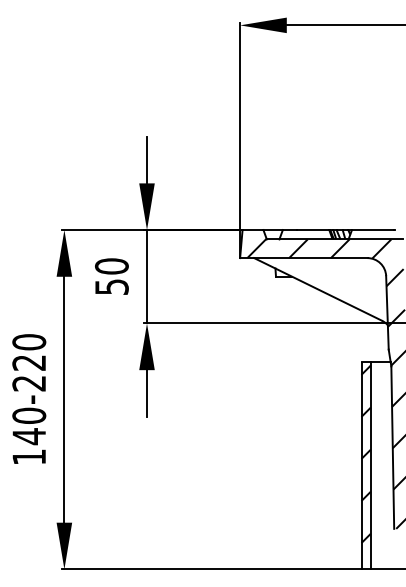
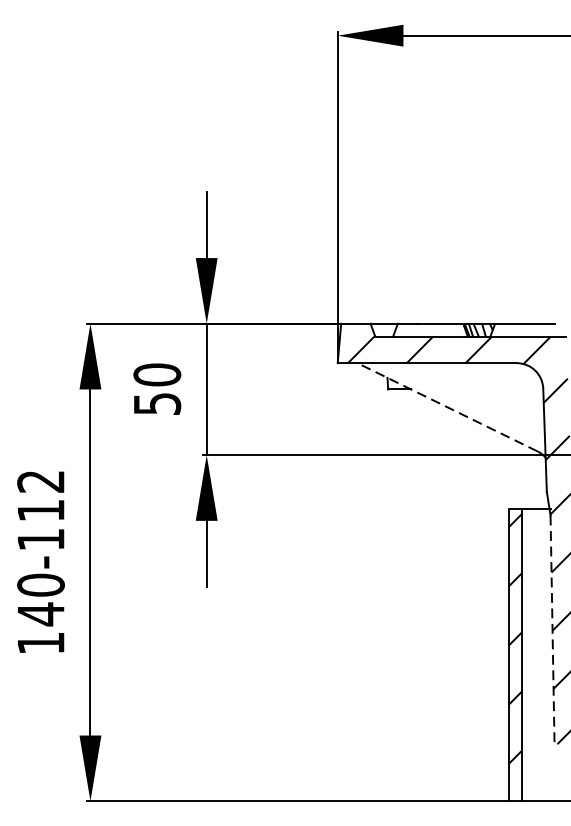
line: (317, 289) -> (446, 407), solid -> dashed
text: (29, 362) -> (41, 510), 140-220 -> 140-112
line: (392, 448) -> (552, 631), solid -> dashed

